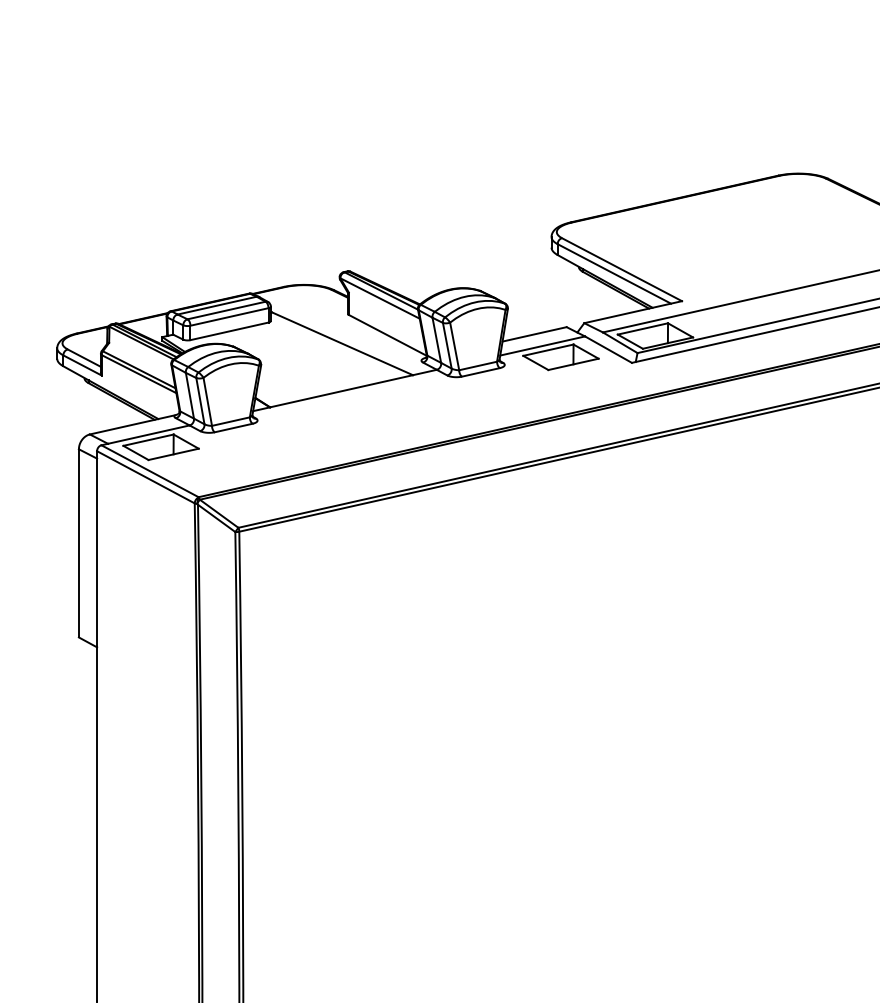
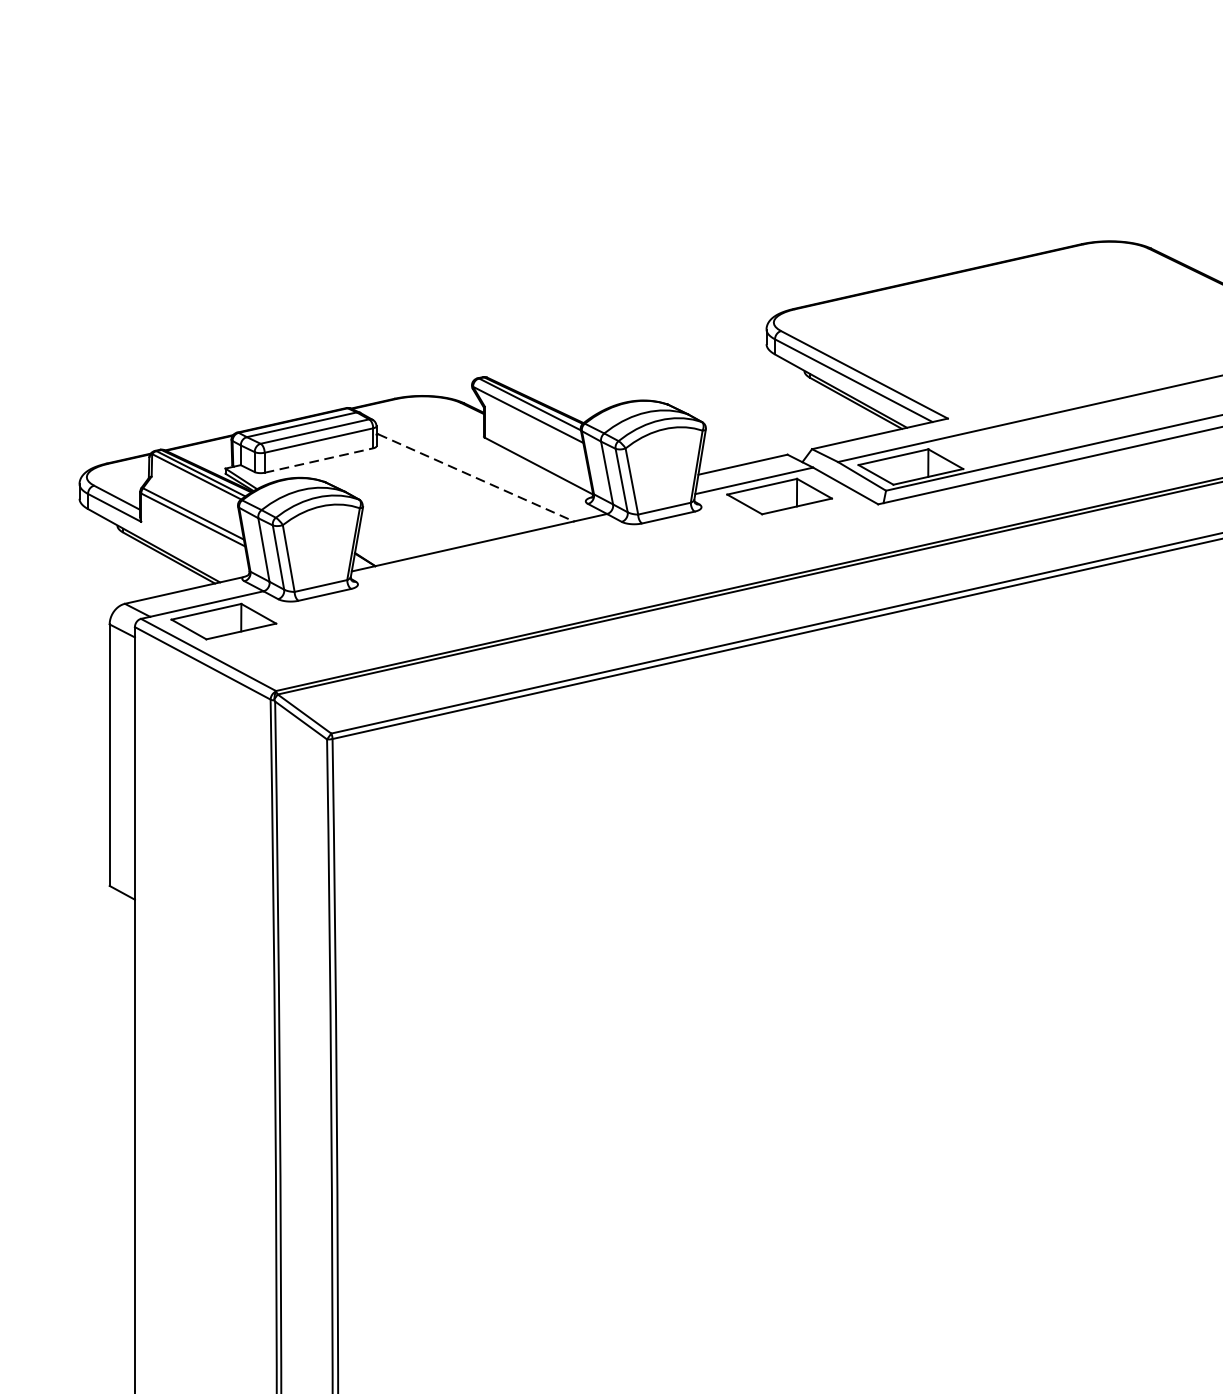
line: (229, 331) -> (318, 460), solid -> dashed
line: (343, 344) -> (477, 478), solid -> dashed

